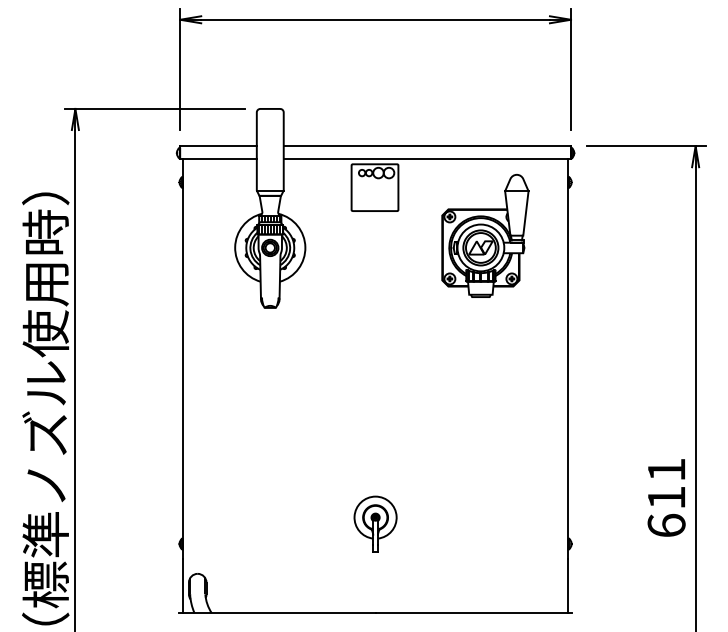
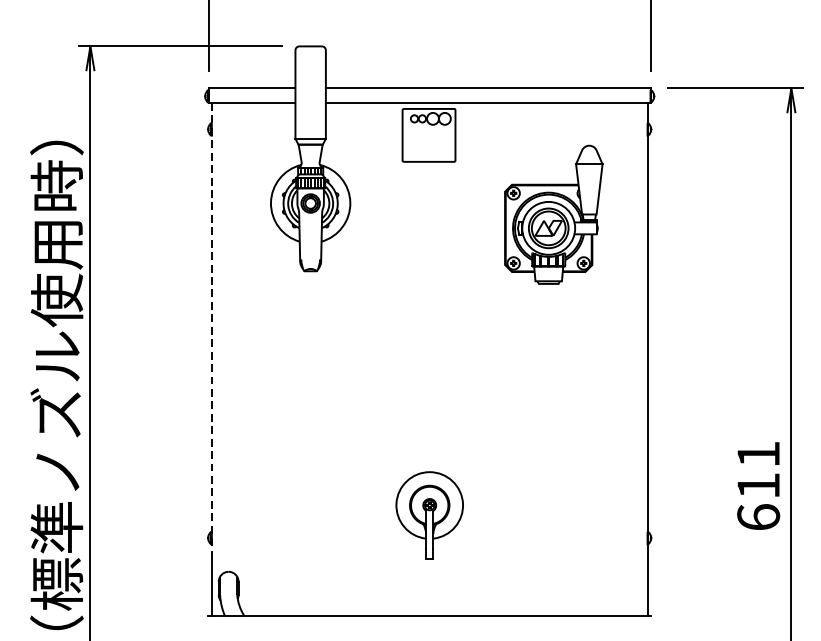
part: (485, 235) -> (553, 214), moved
line: (182, 359) -> (211, 329), solid -> dashed
part: (375, 523) -> (429, 514), size x1.4

